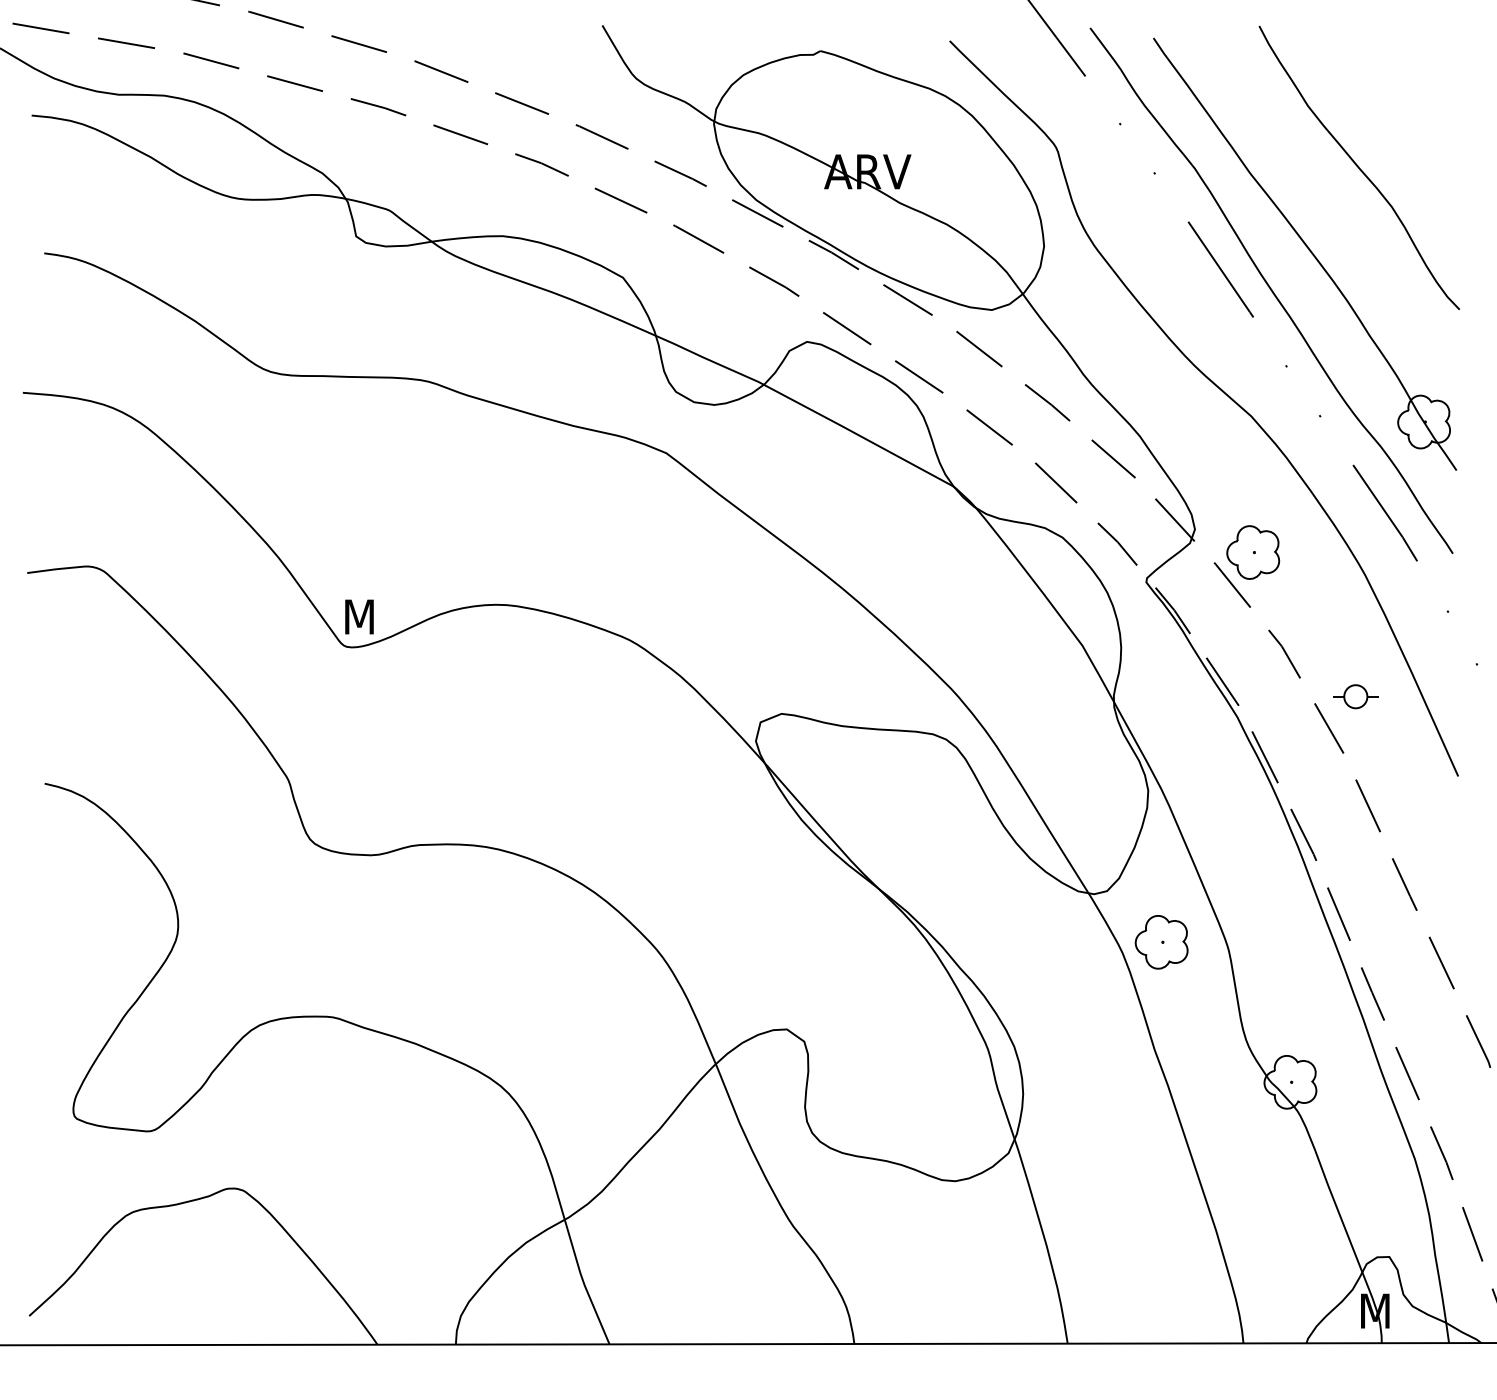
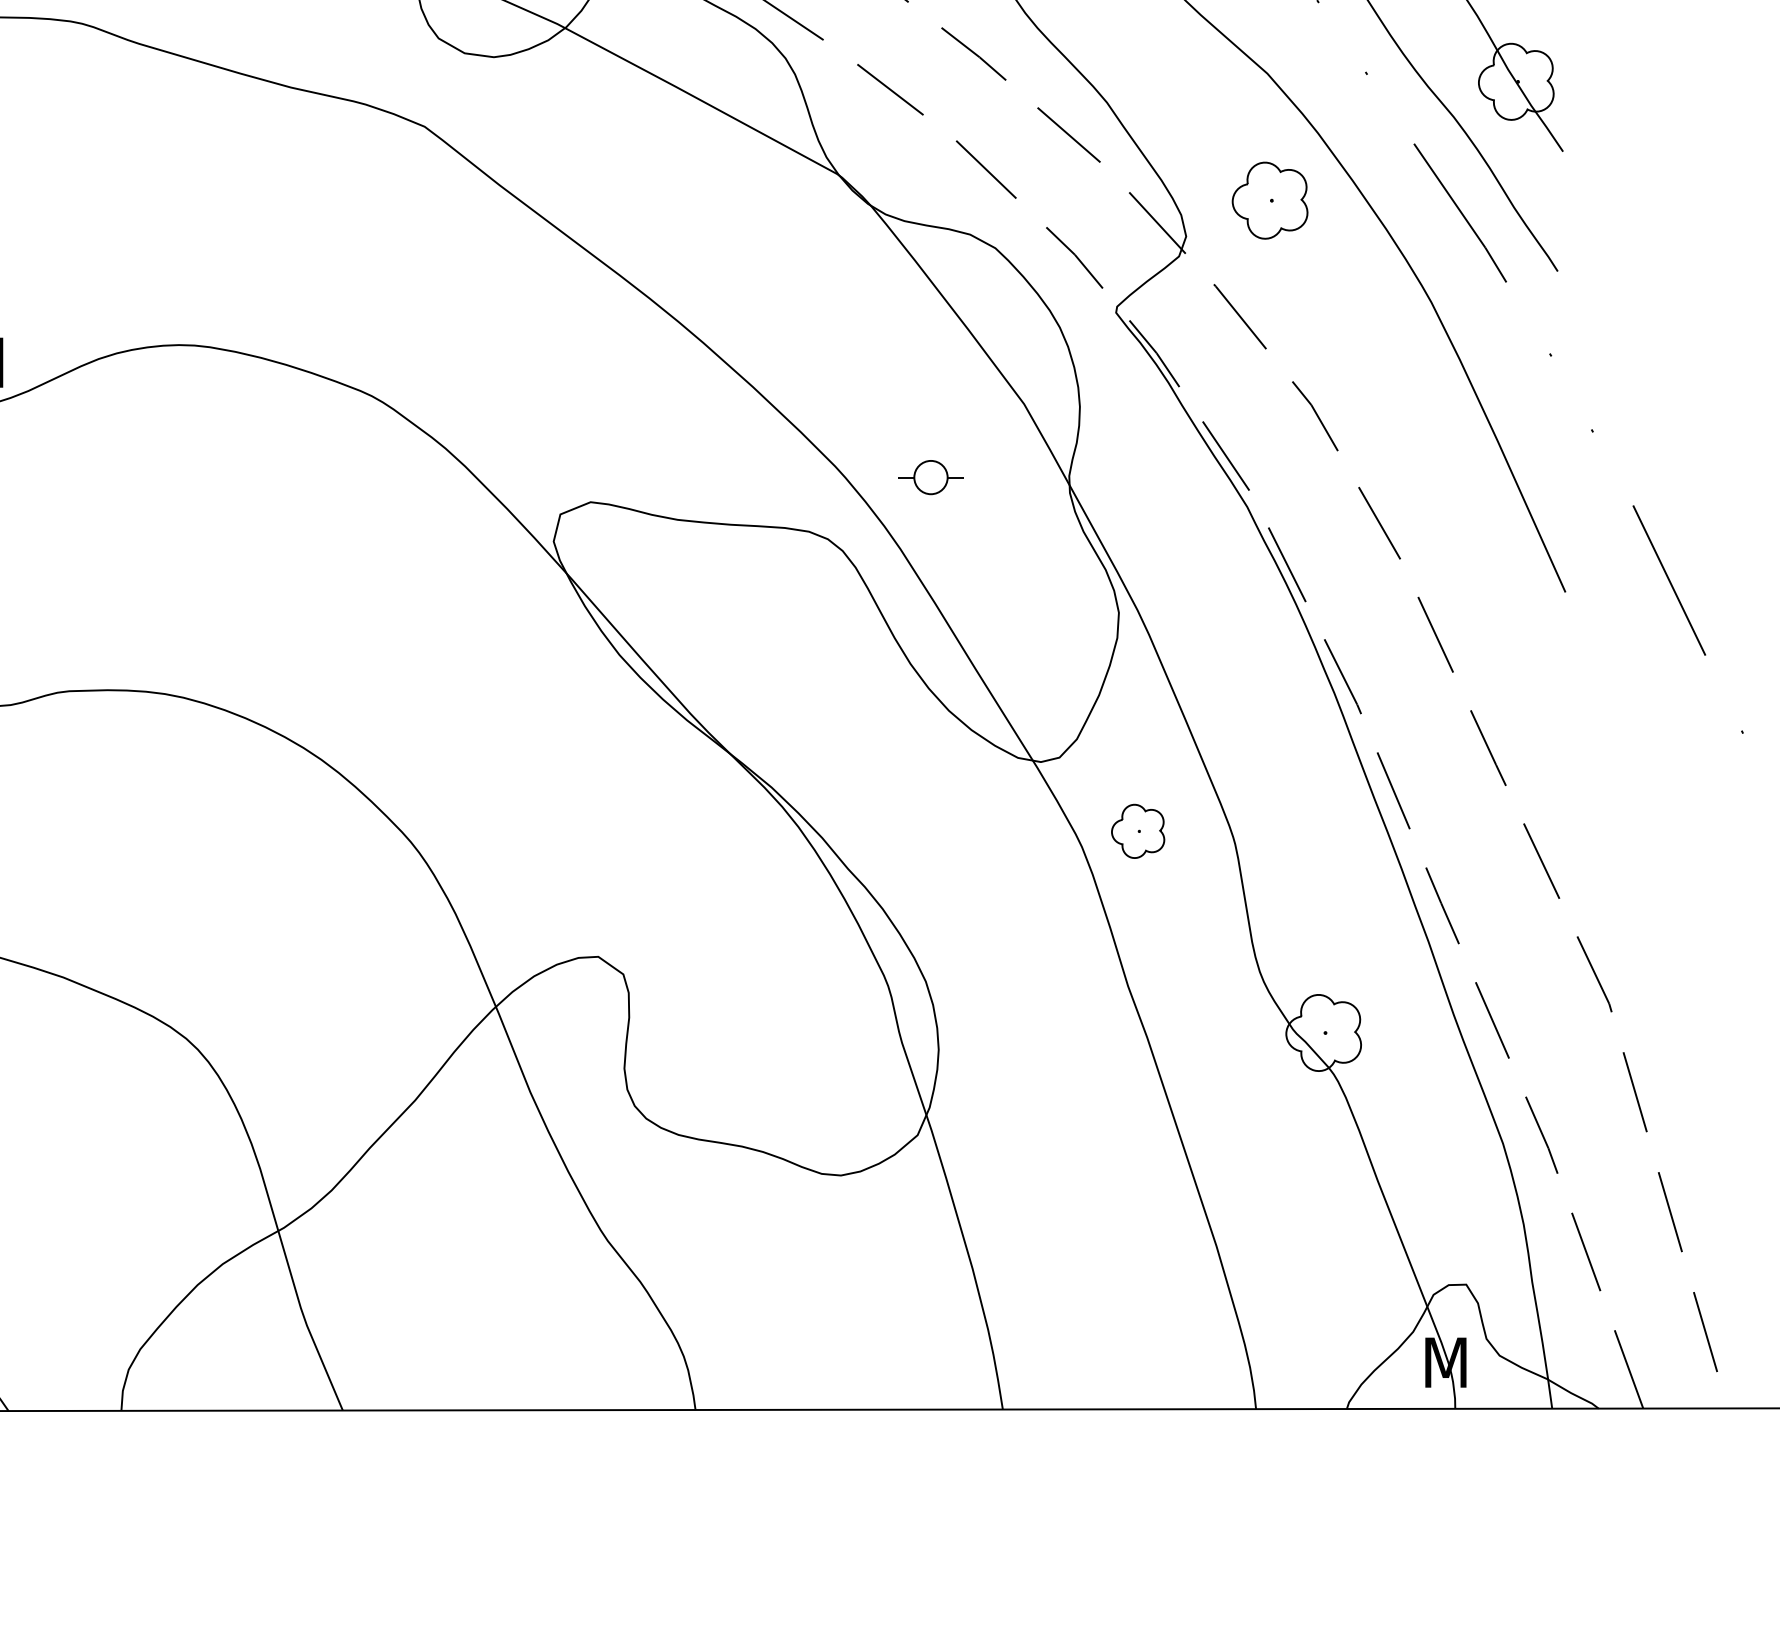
part: (1253, 552) -> (1270, 200), moved
part: (1355, 696) -> (930, 477), moved
part: (1161, 942) -> (1137, 831), size x0.7

